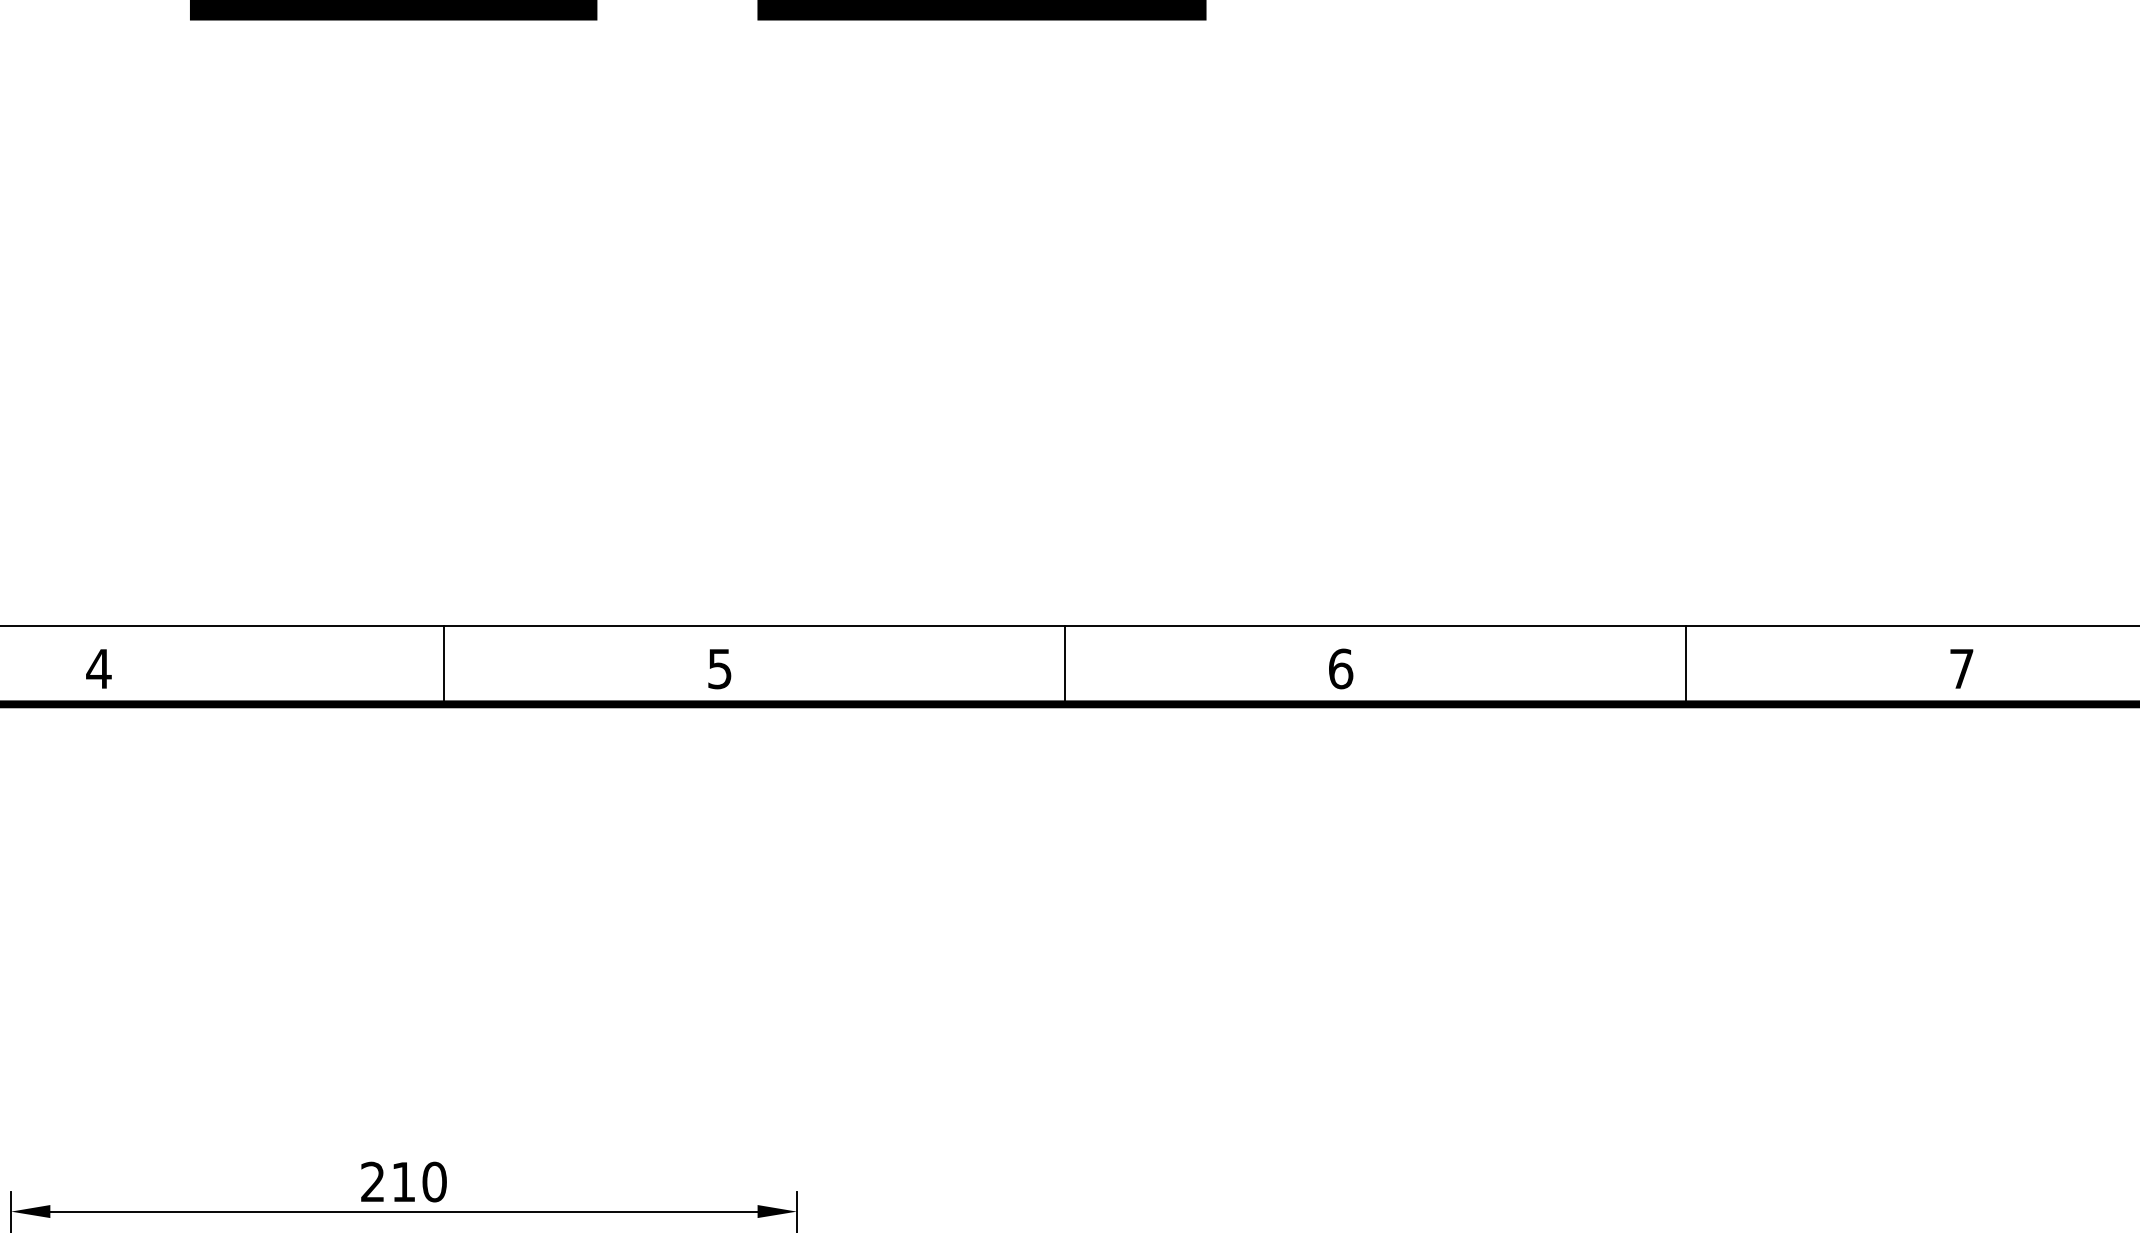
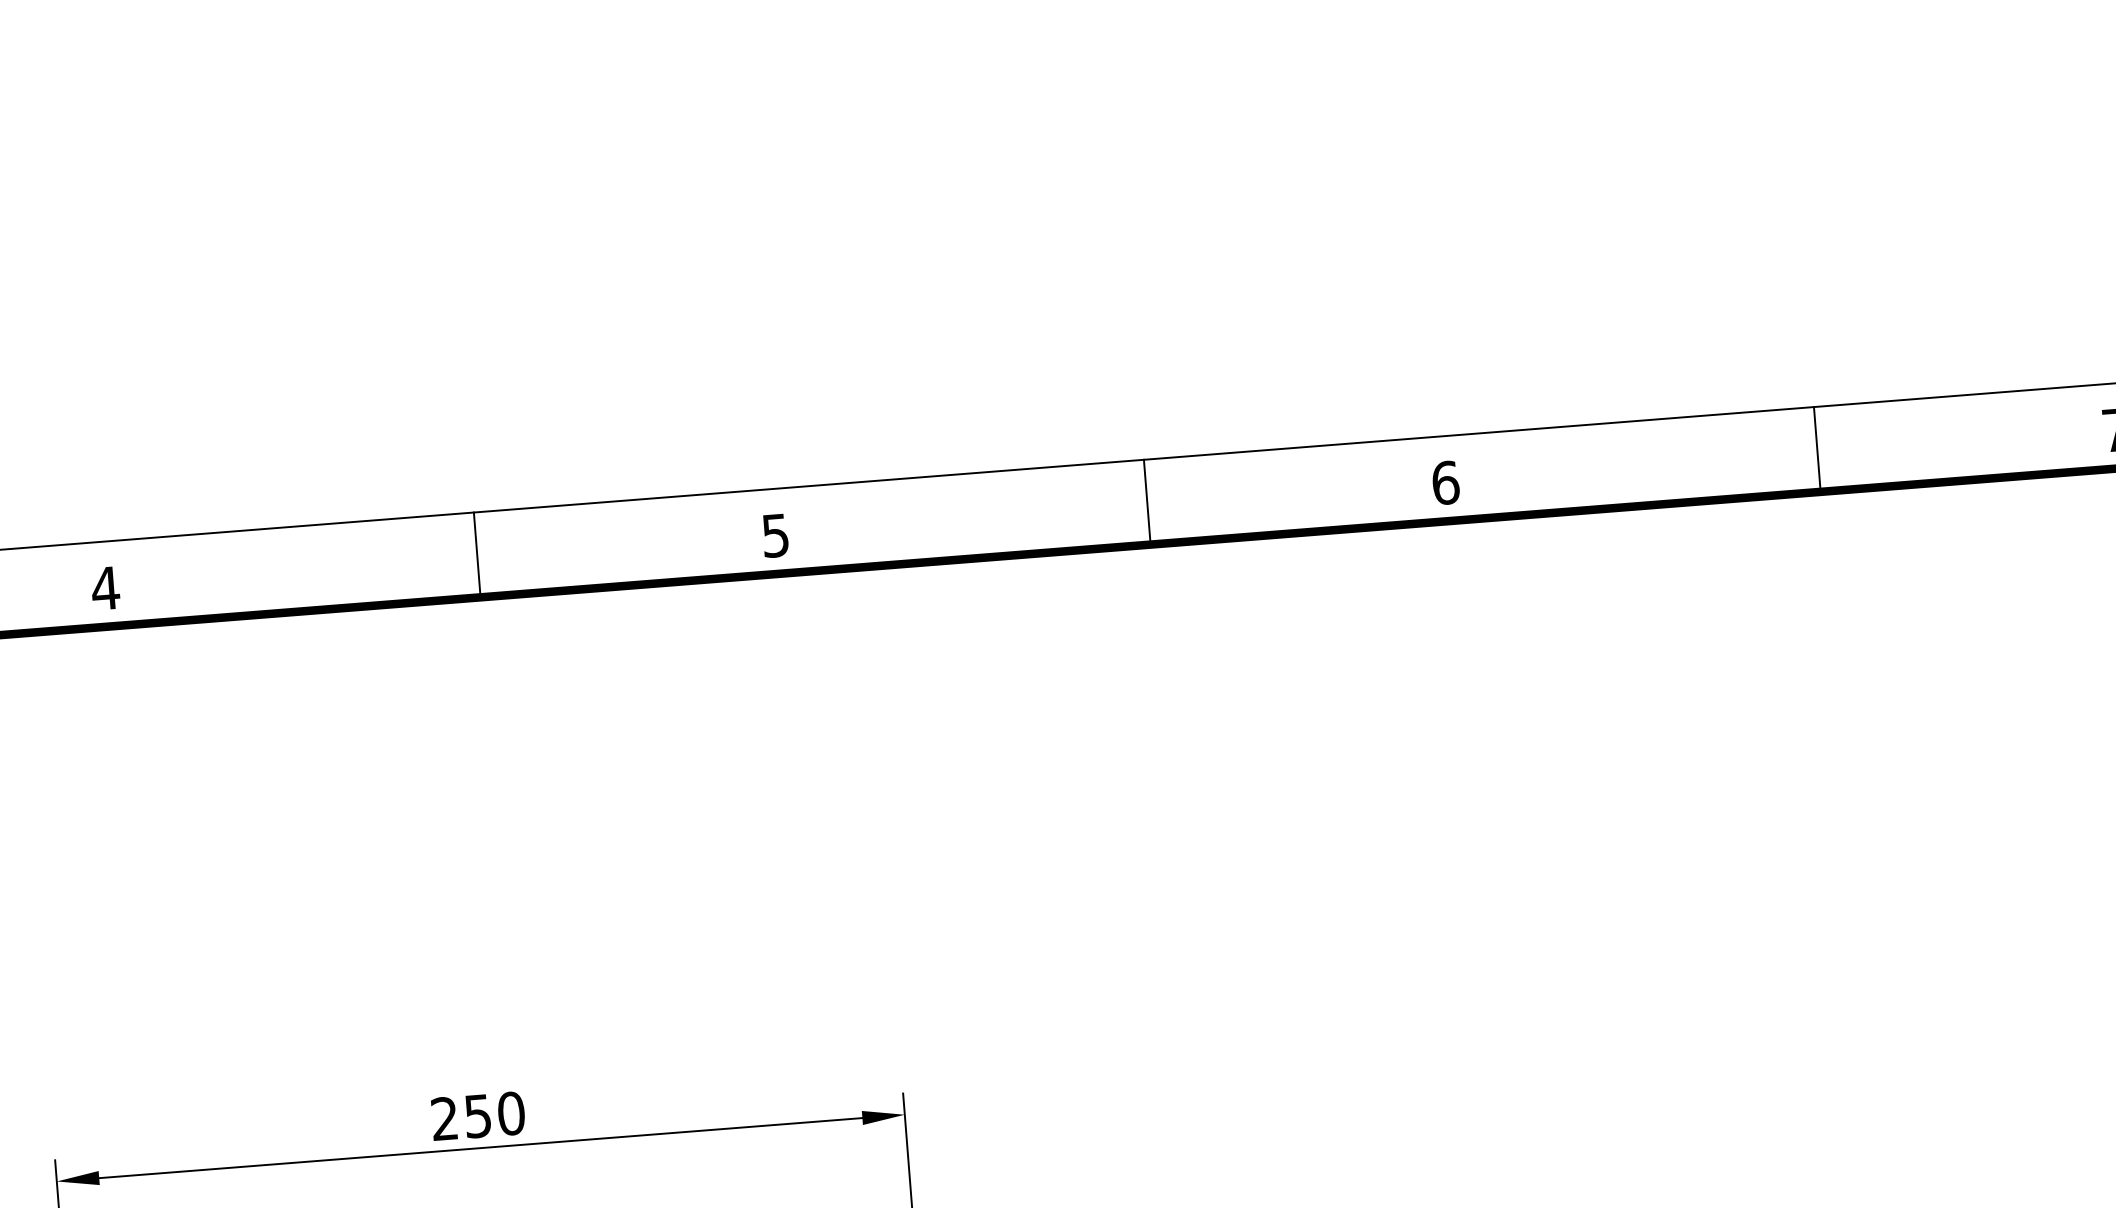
text: (403, 1182) -> (477, 1116), 210 -> 250

